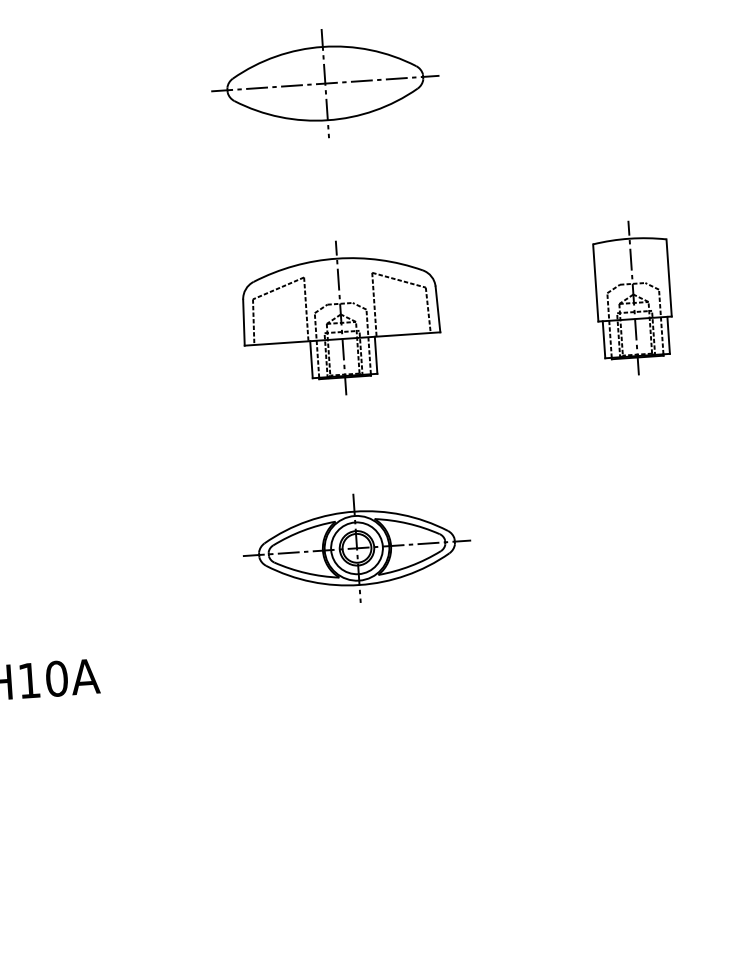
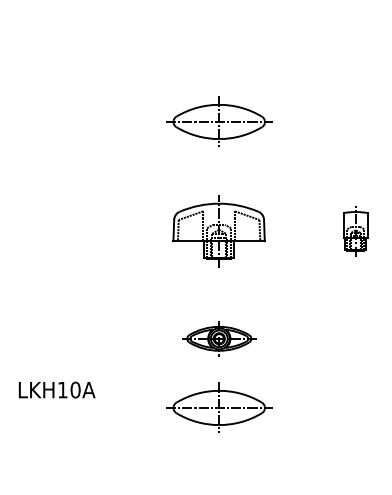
part: (633, 298) -> (355, 231), size x0.7
part: (357, 547) -> (219, 338), size x0.7
part: (367, 695) -> (219, 407), added

